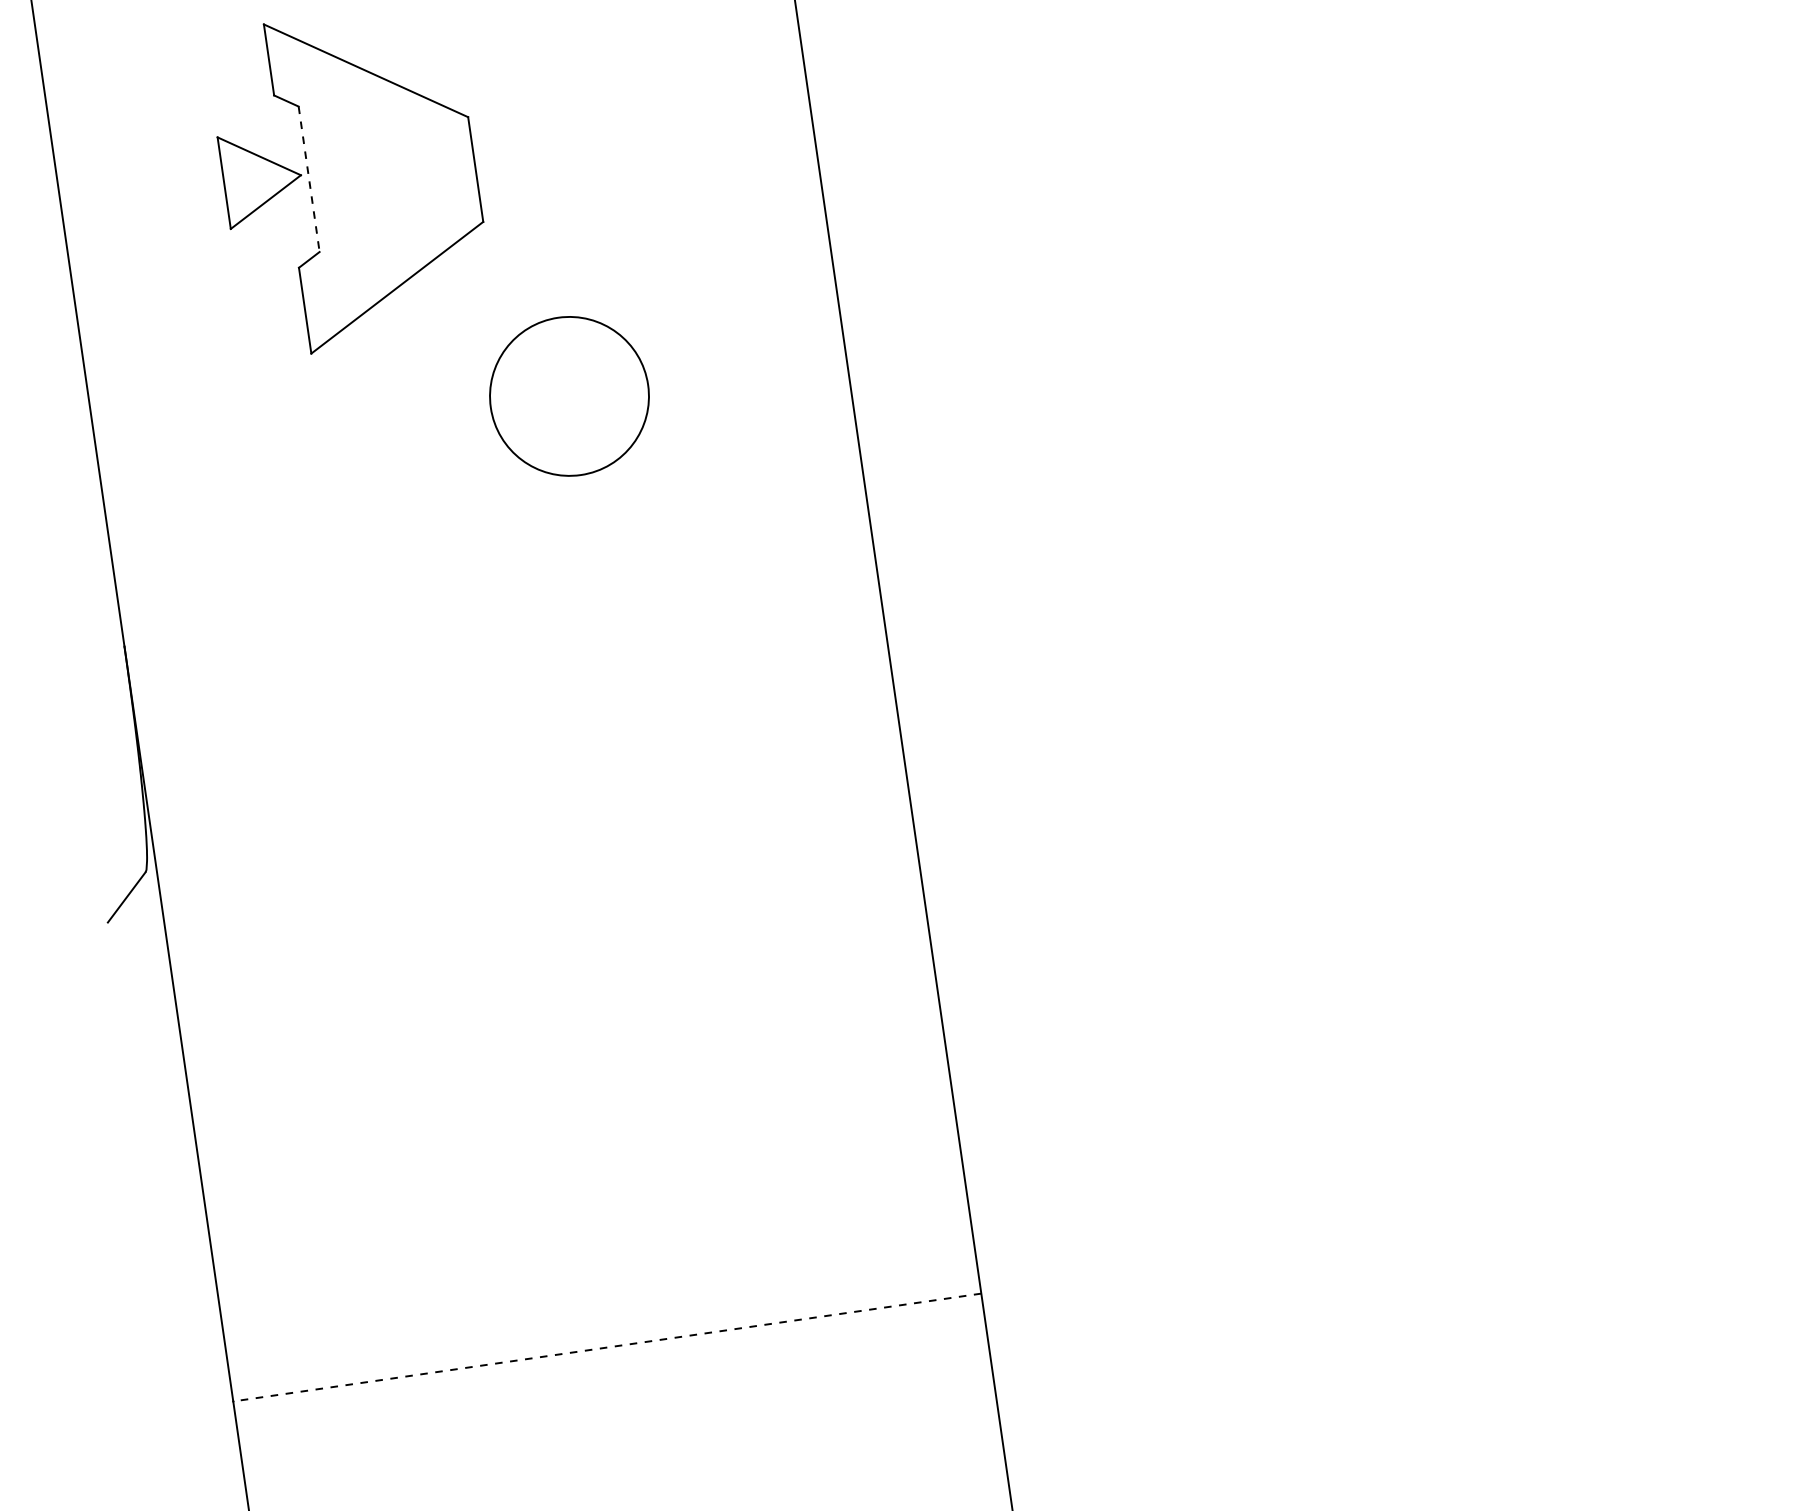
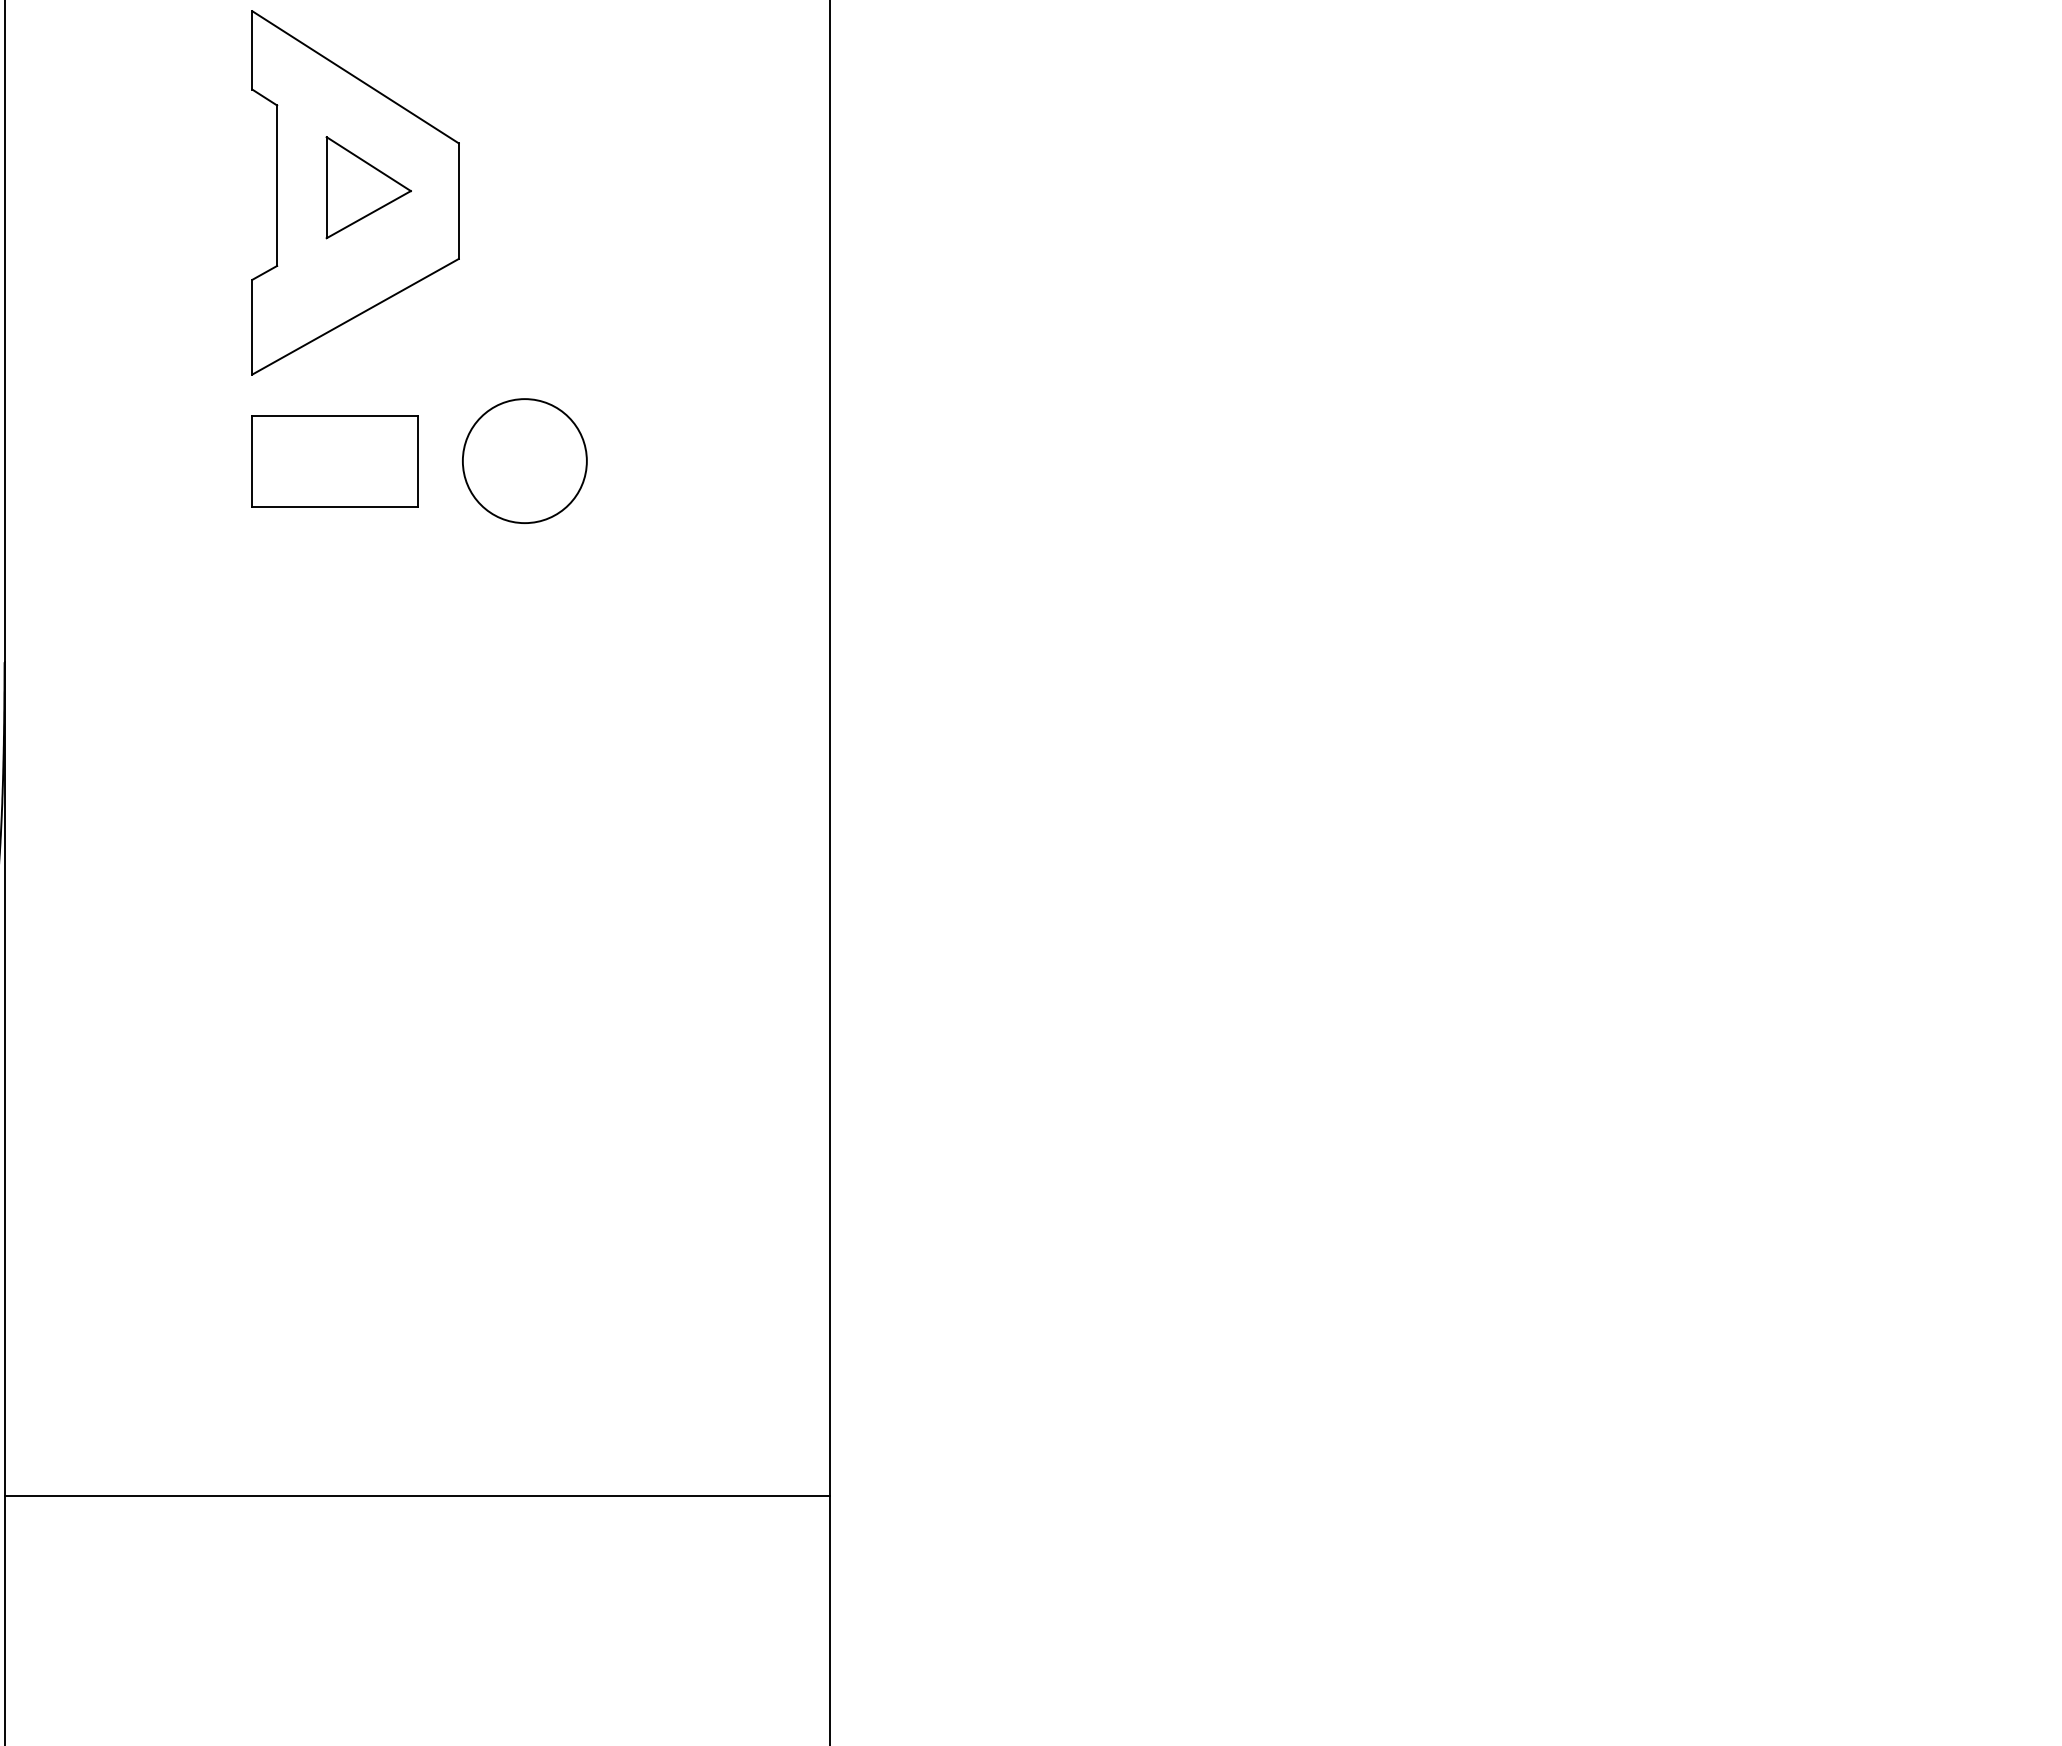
part: (262, 177) -> (368, 187), moved
line: (309, 179) -> (277, 186), dashed -> solid
circle: (569, 396) -> (524, 461), size x0.71
part: (397, 421) -> (334, 461), added
line: (607, 1347) -> (417, 1495), dashed -> solid

